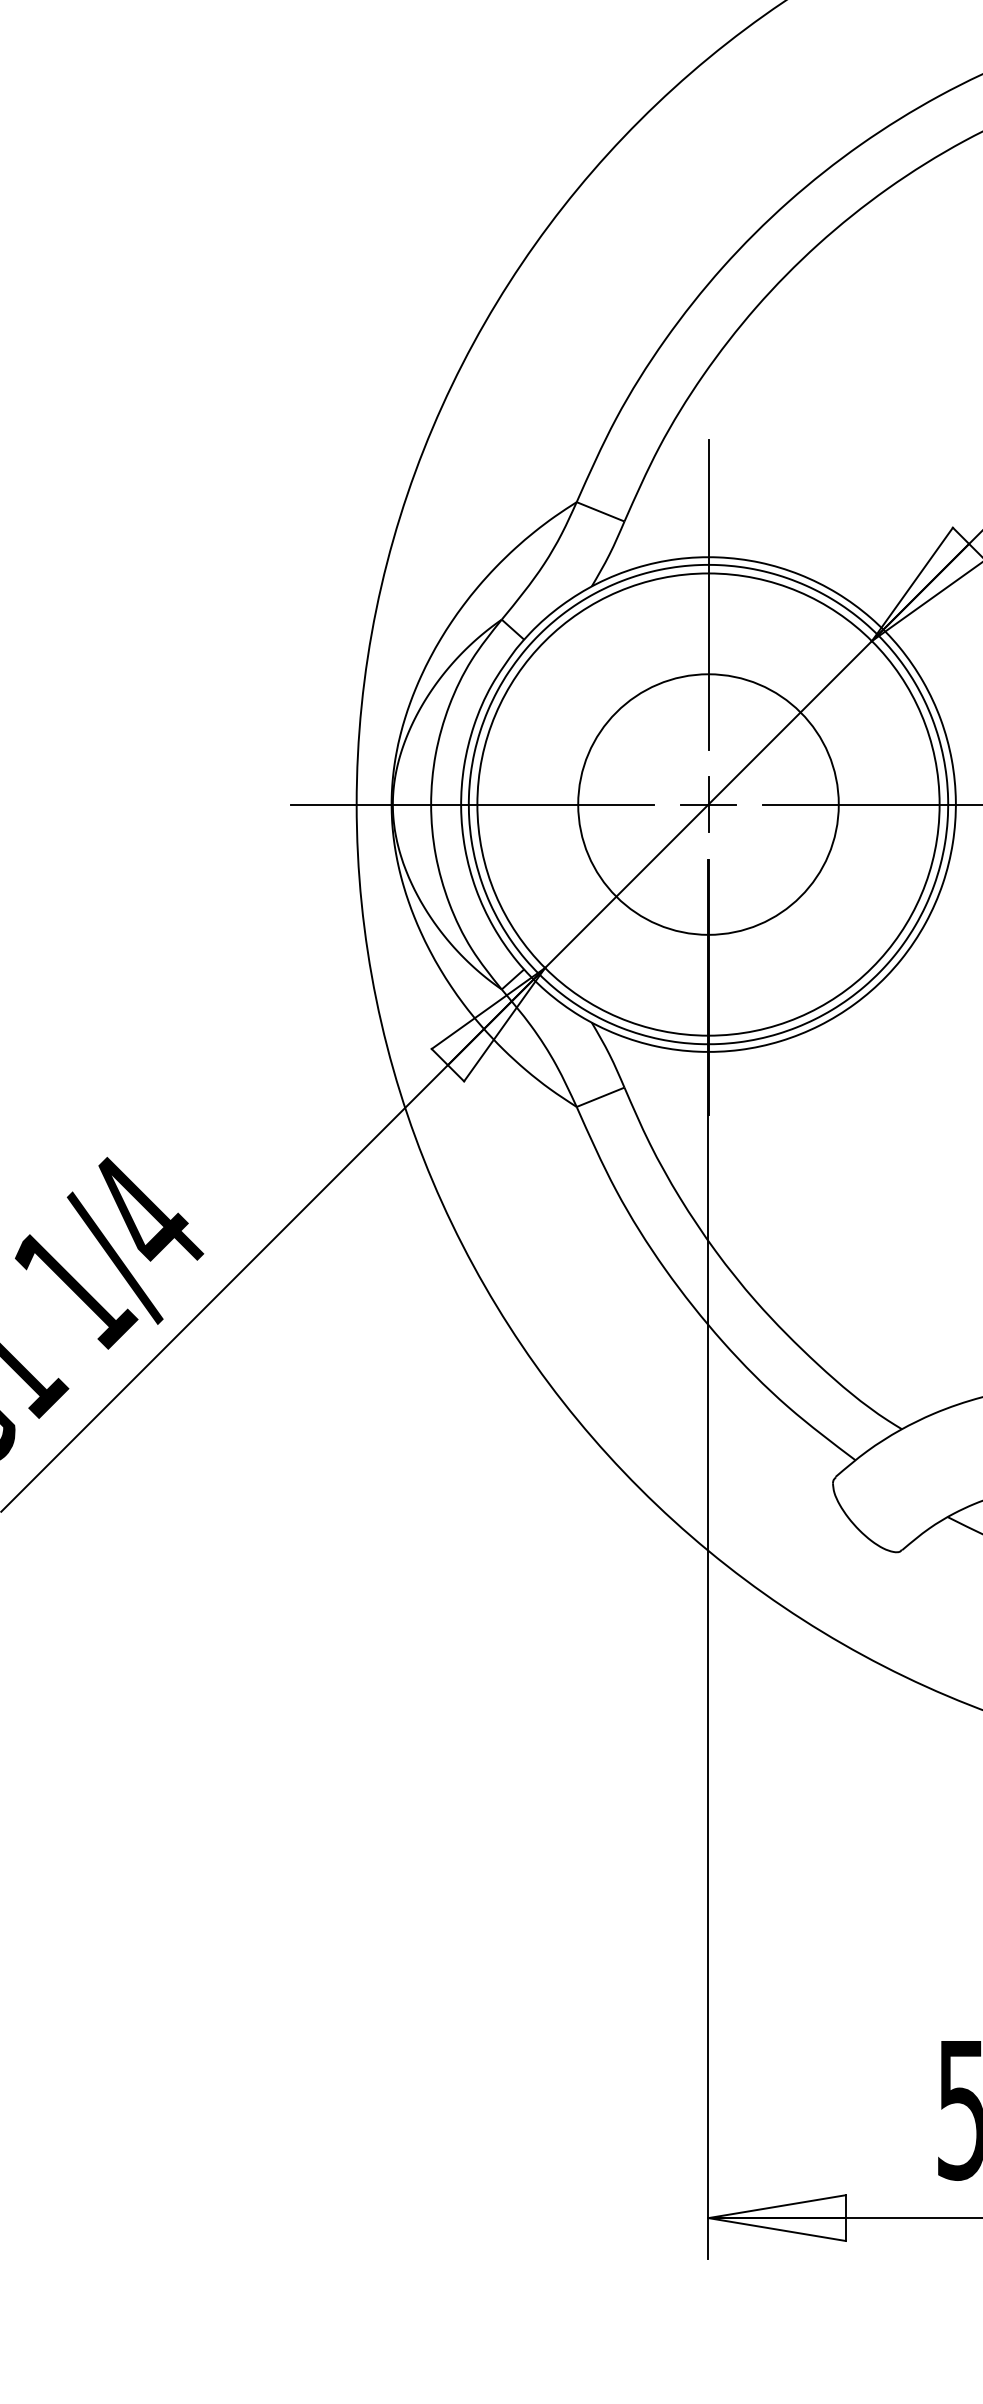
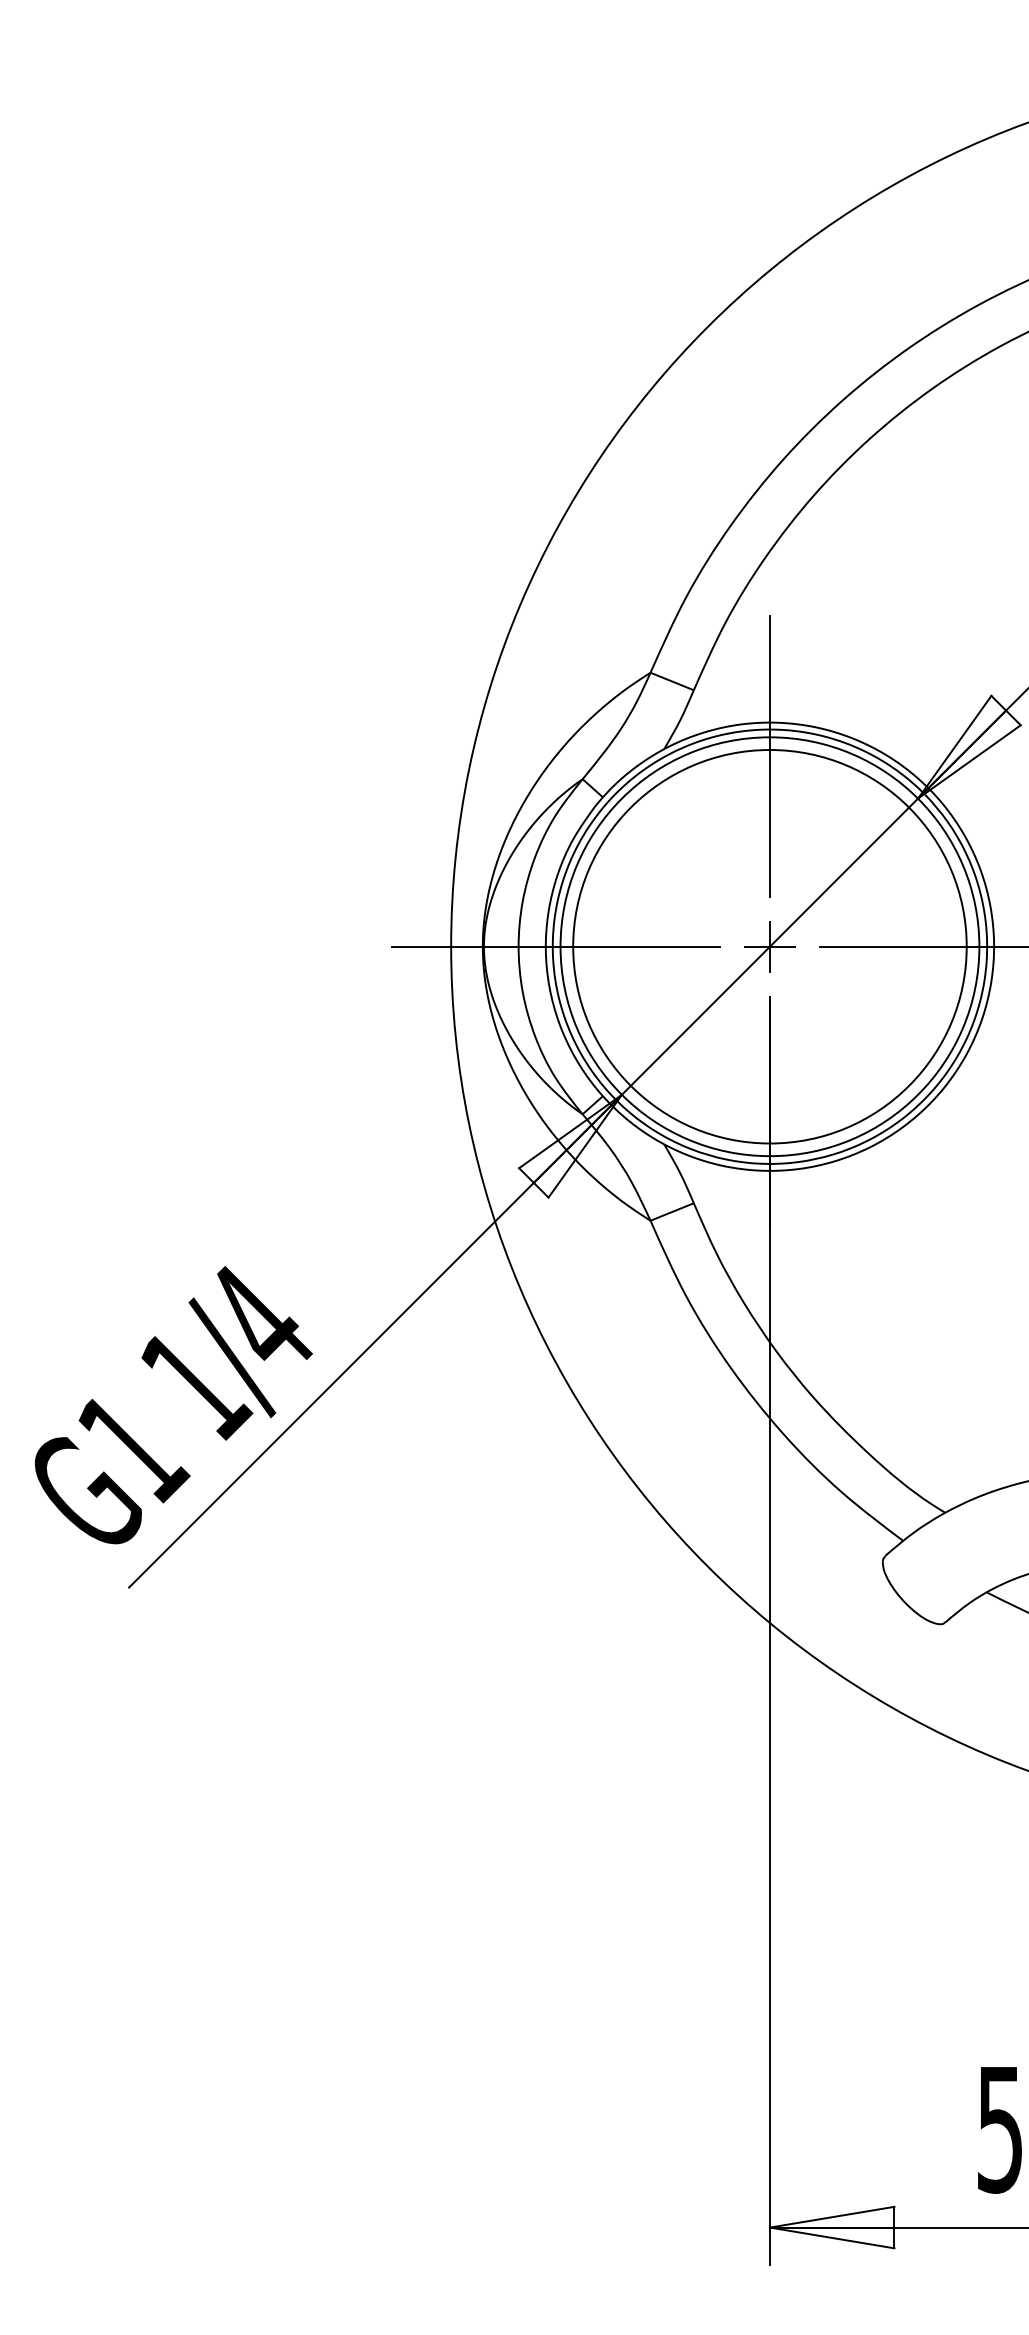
circle: (707, 804) -> (769, 946), size x1.67

